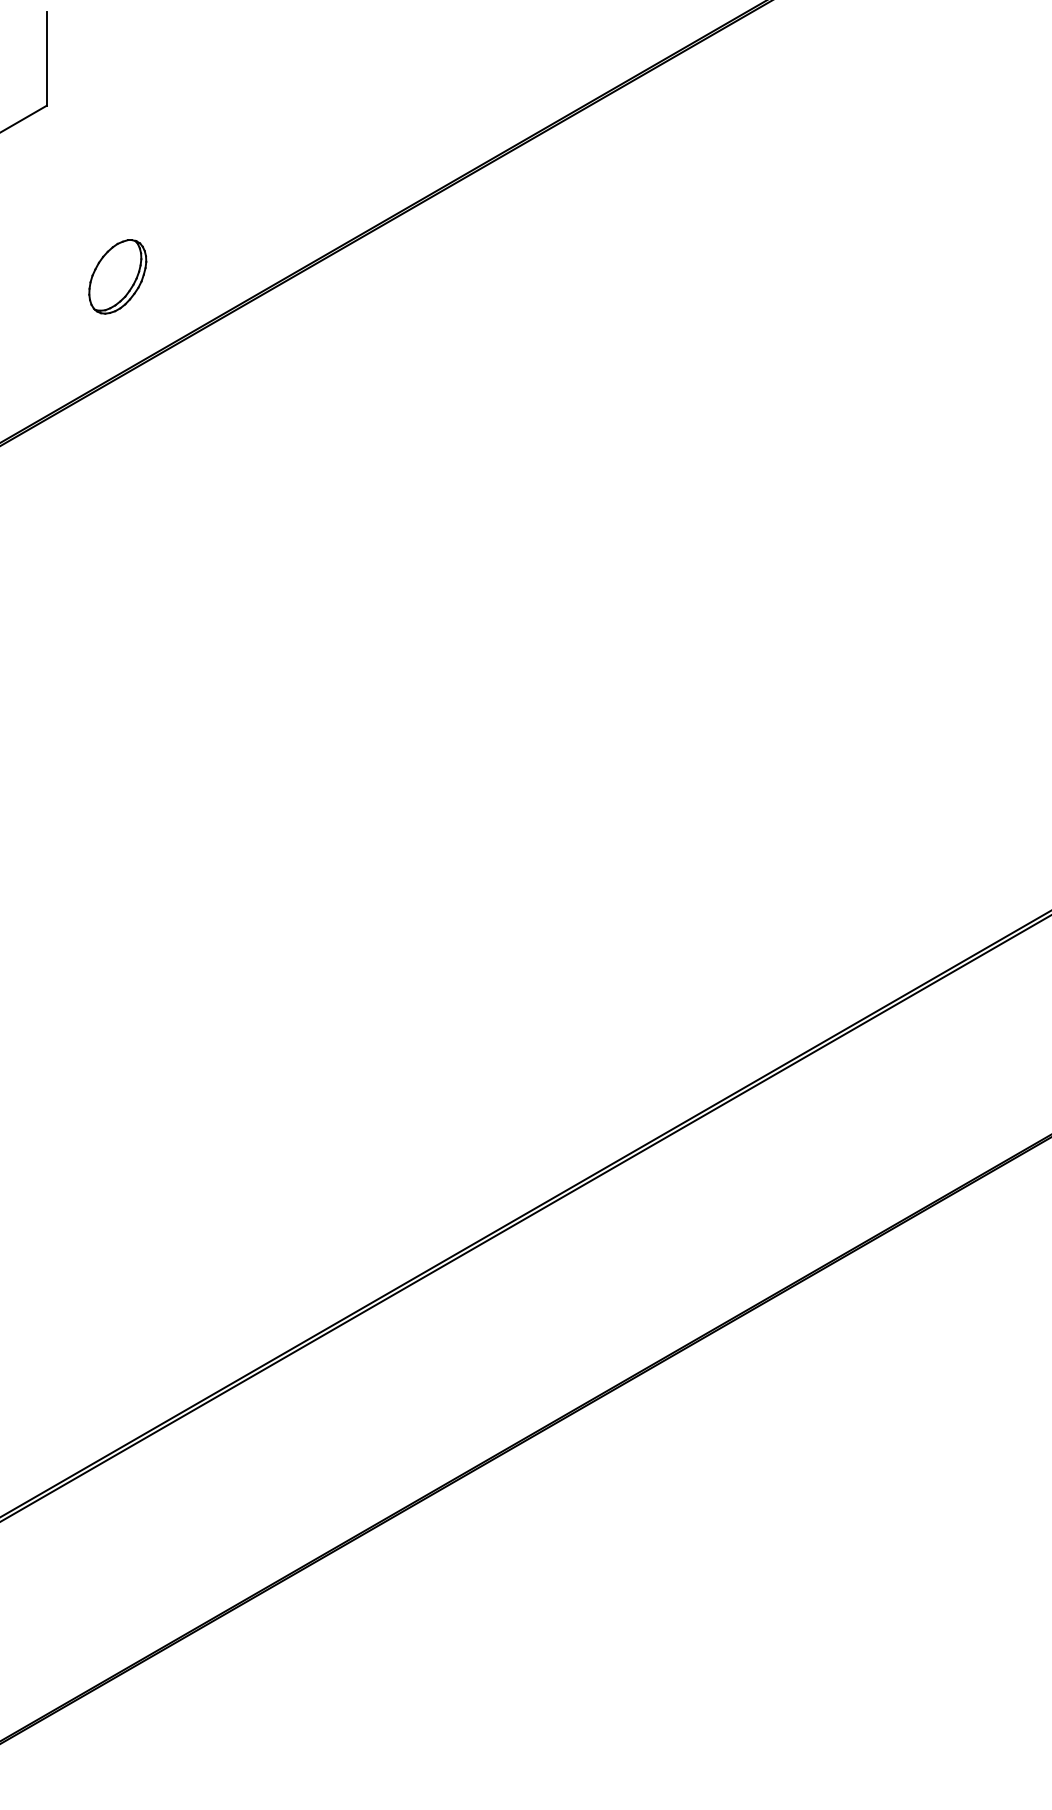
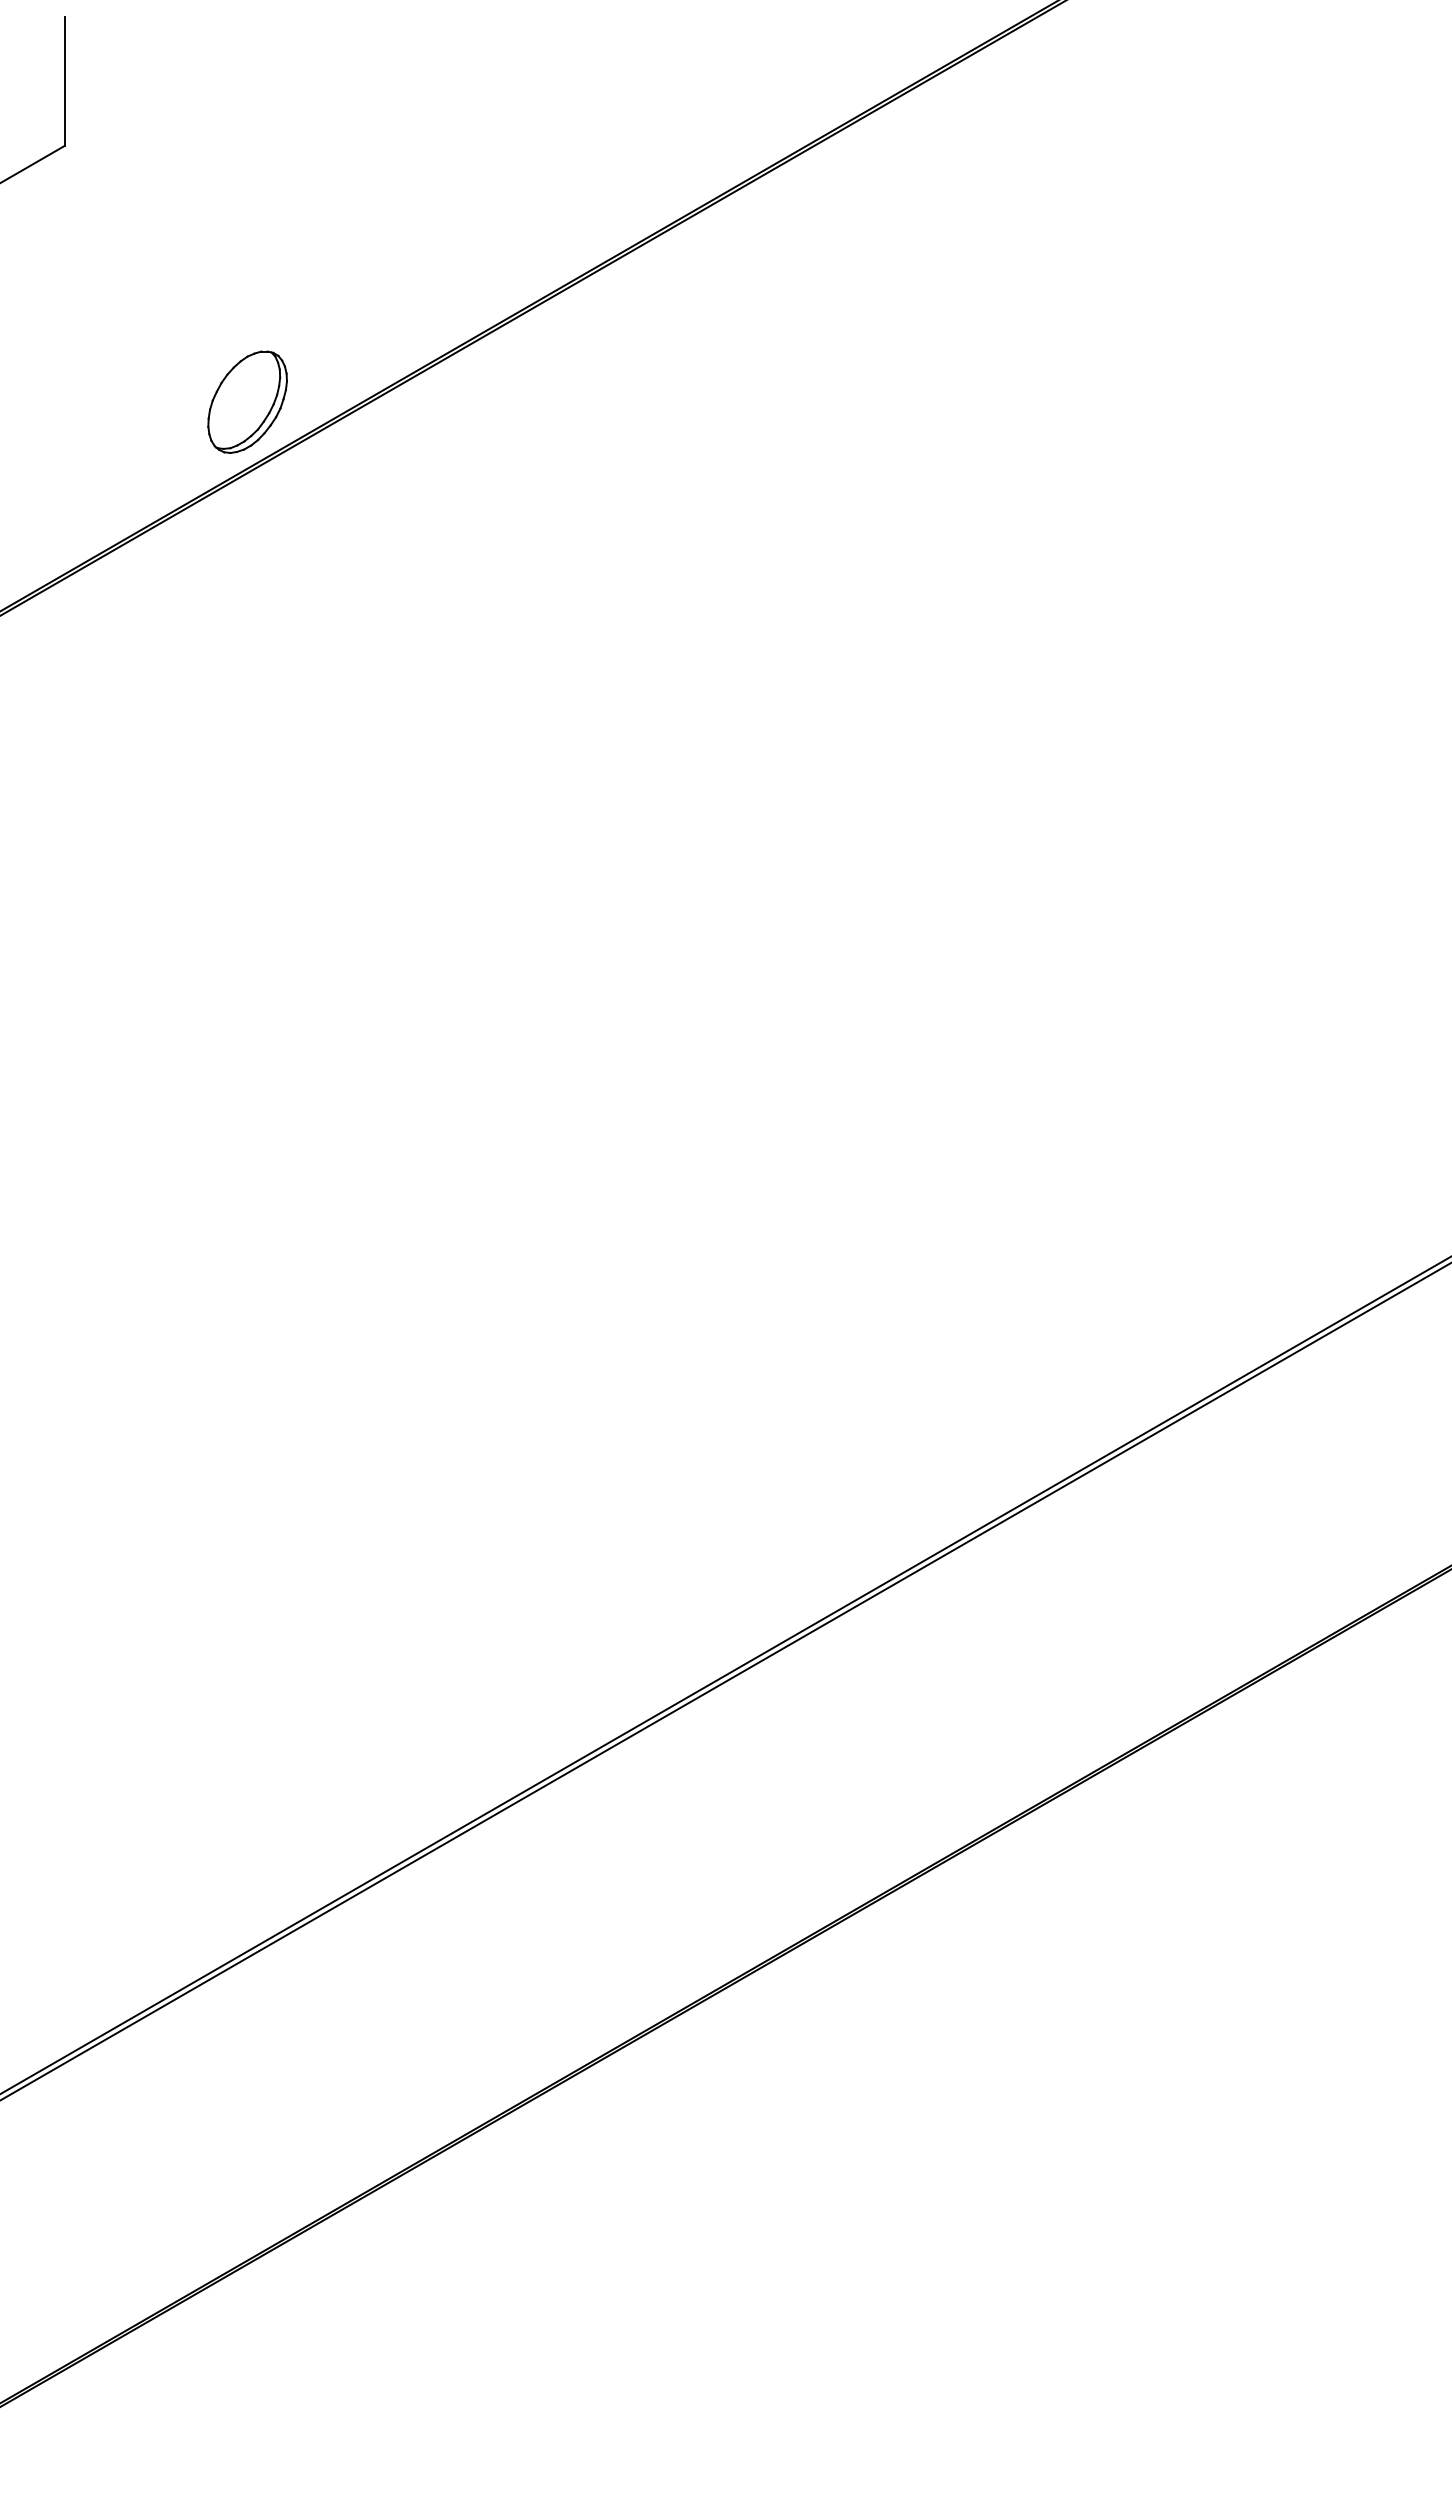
part: (117, 276) -> (247, 401), moved

